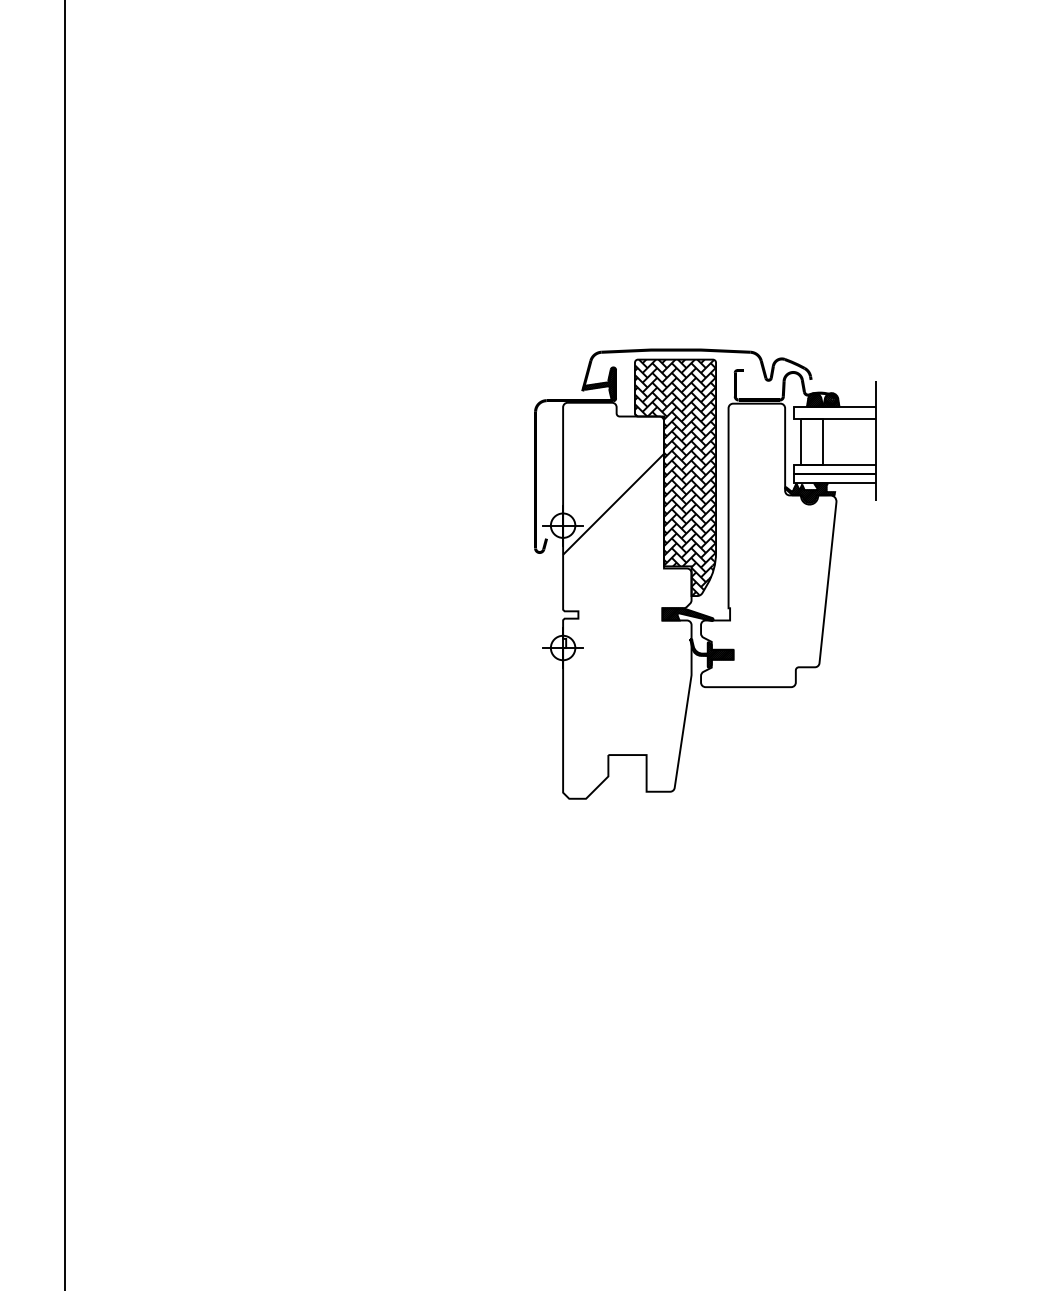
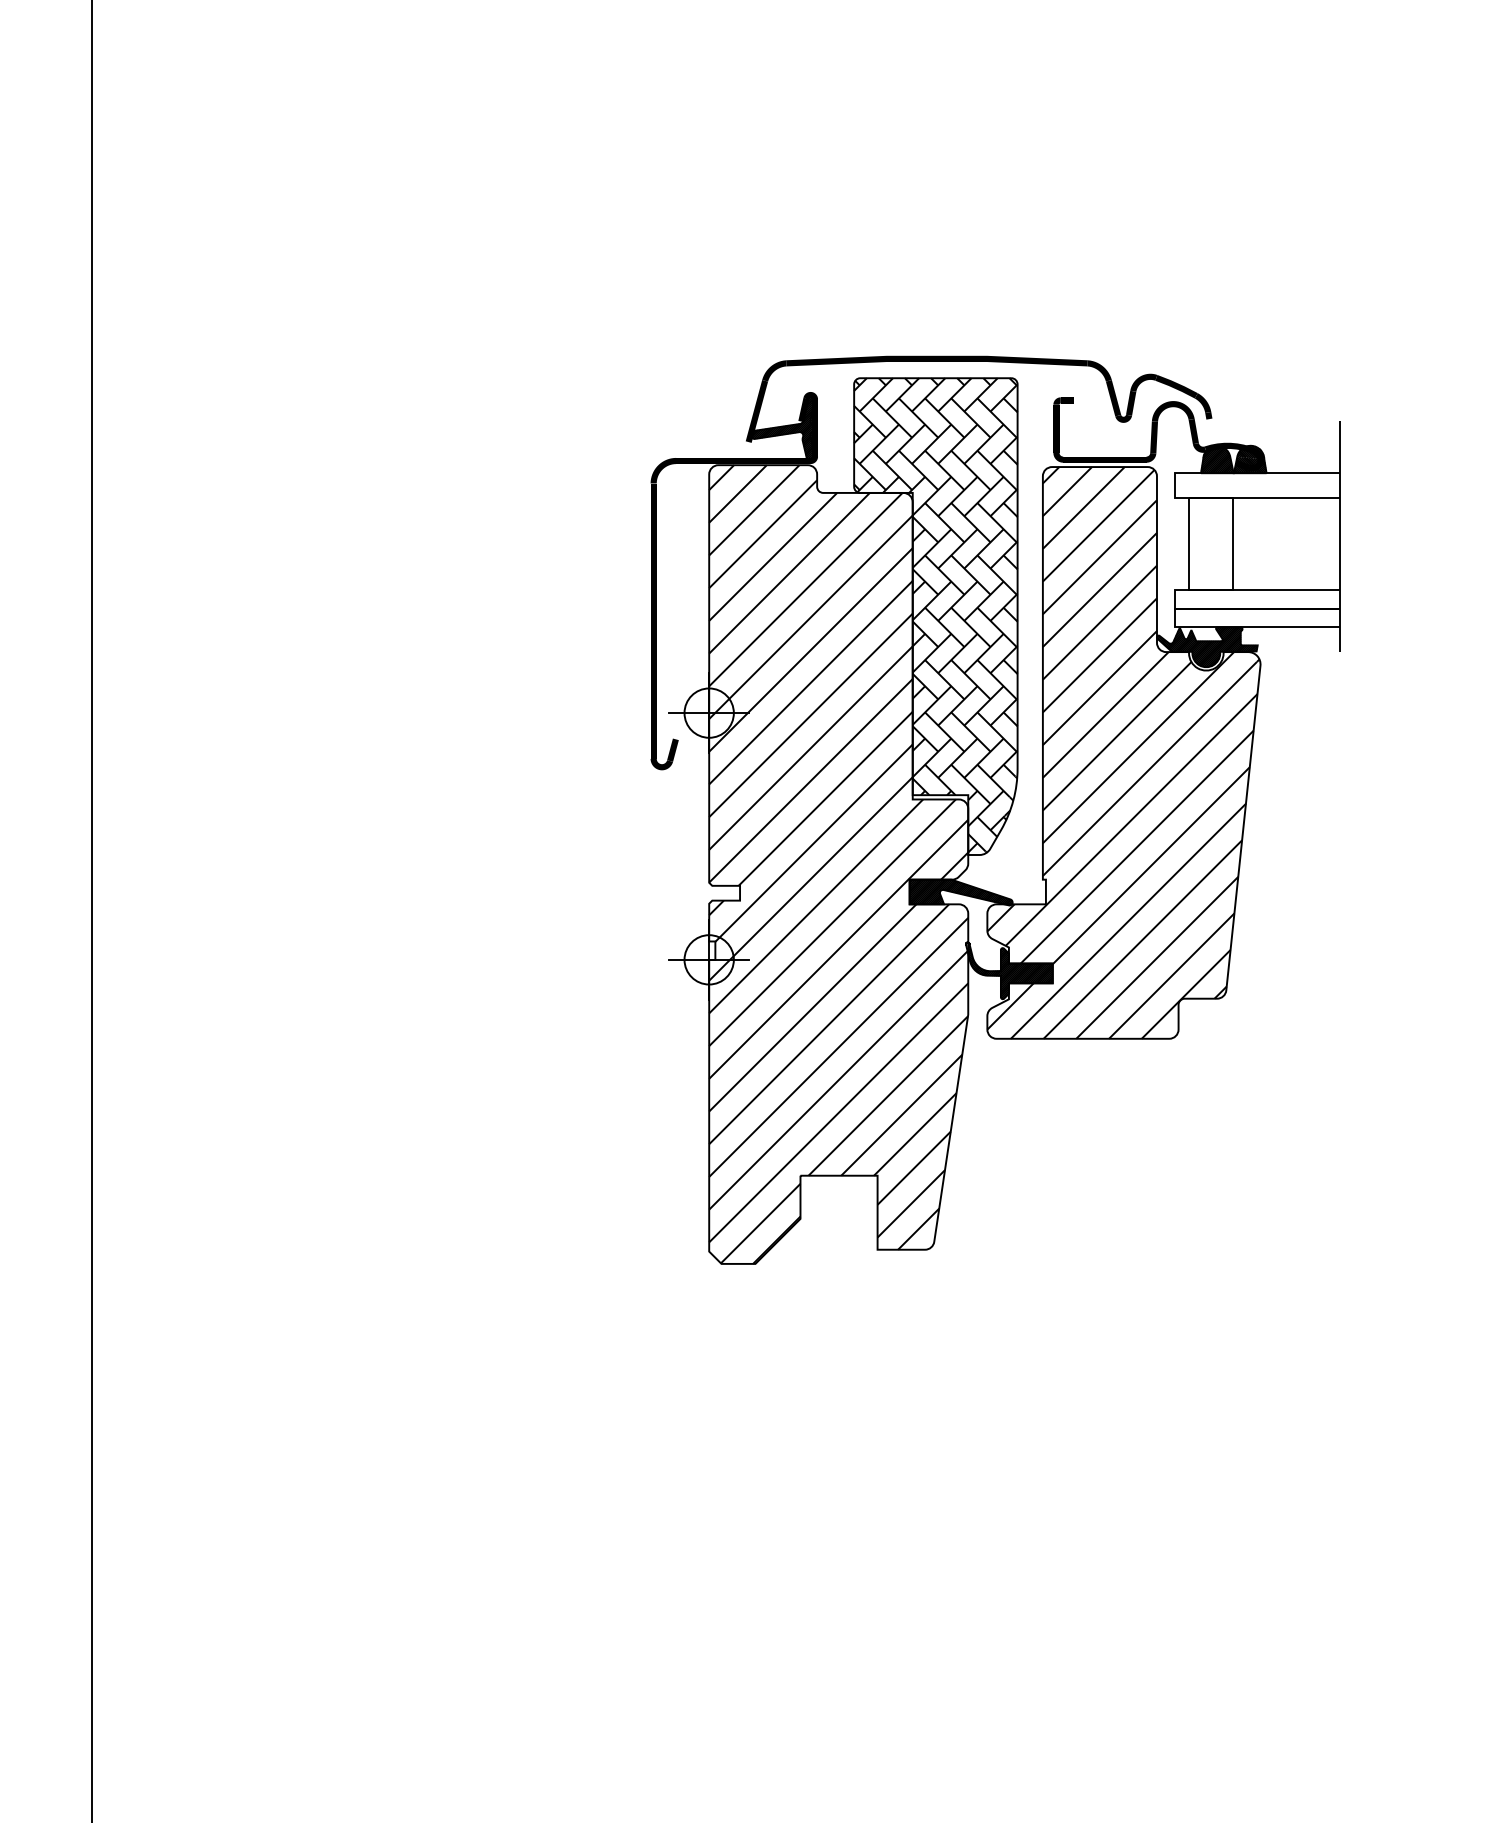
part: (704, 573) -> (994, 809), size x1.43

